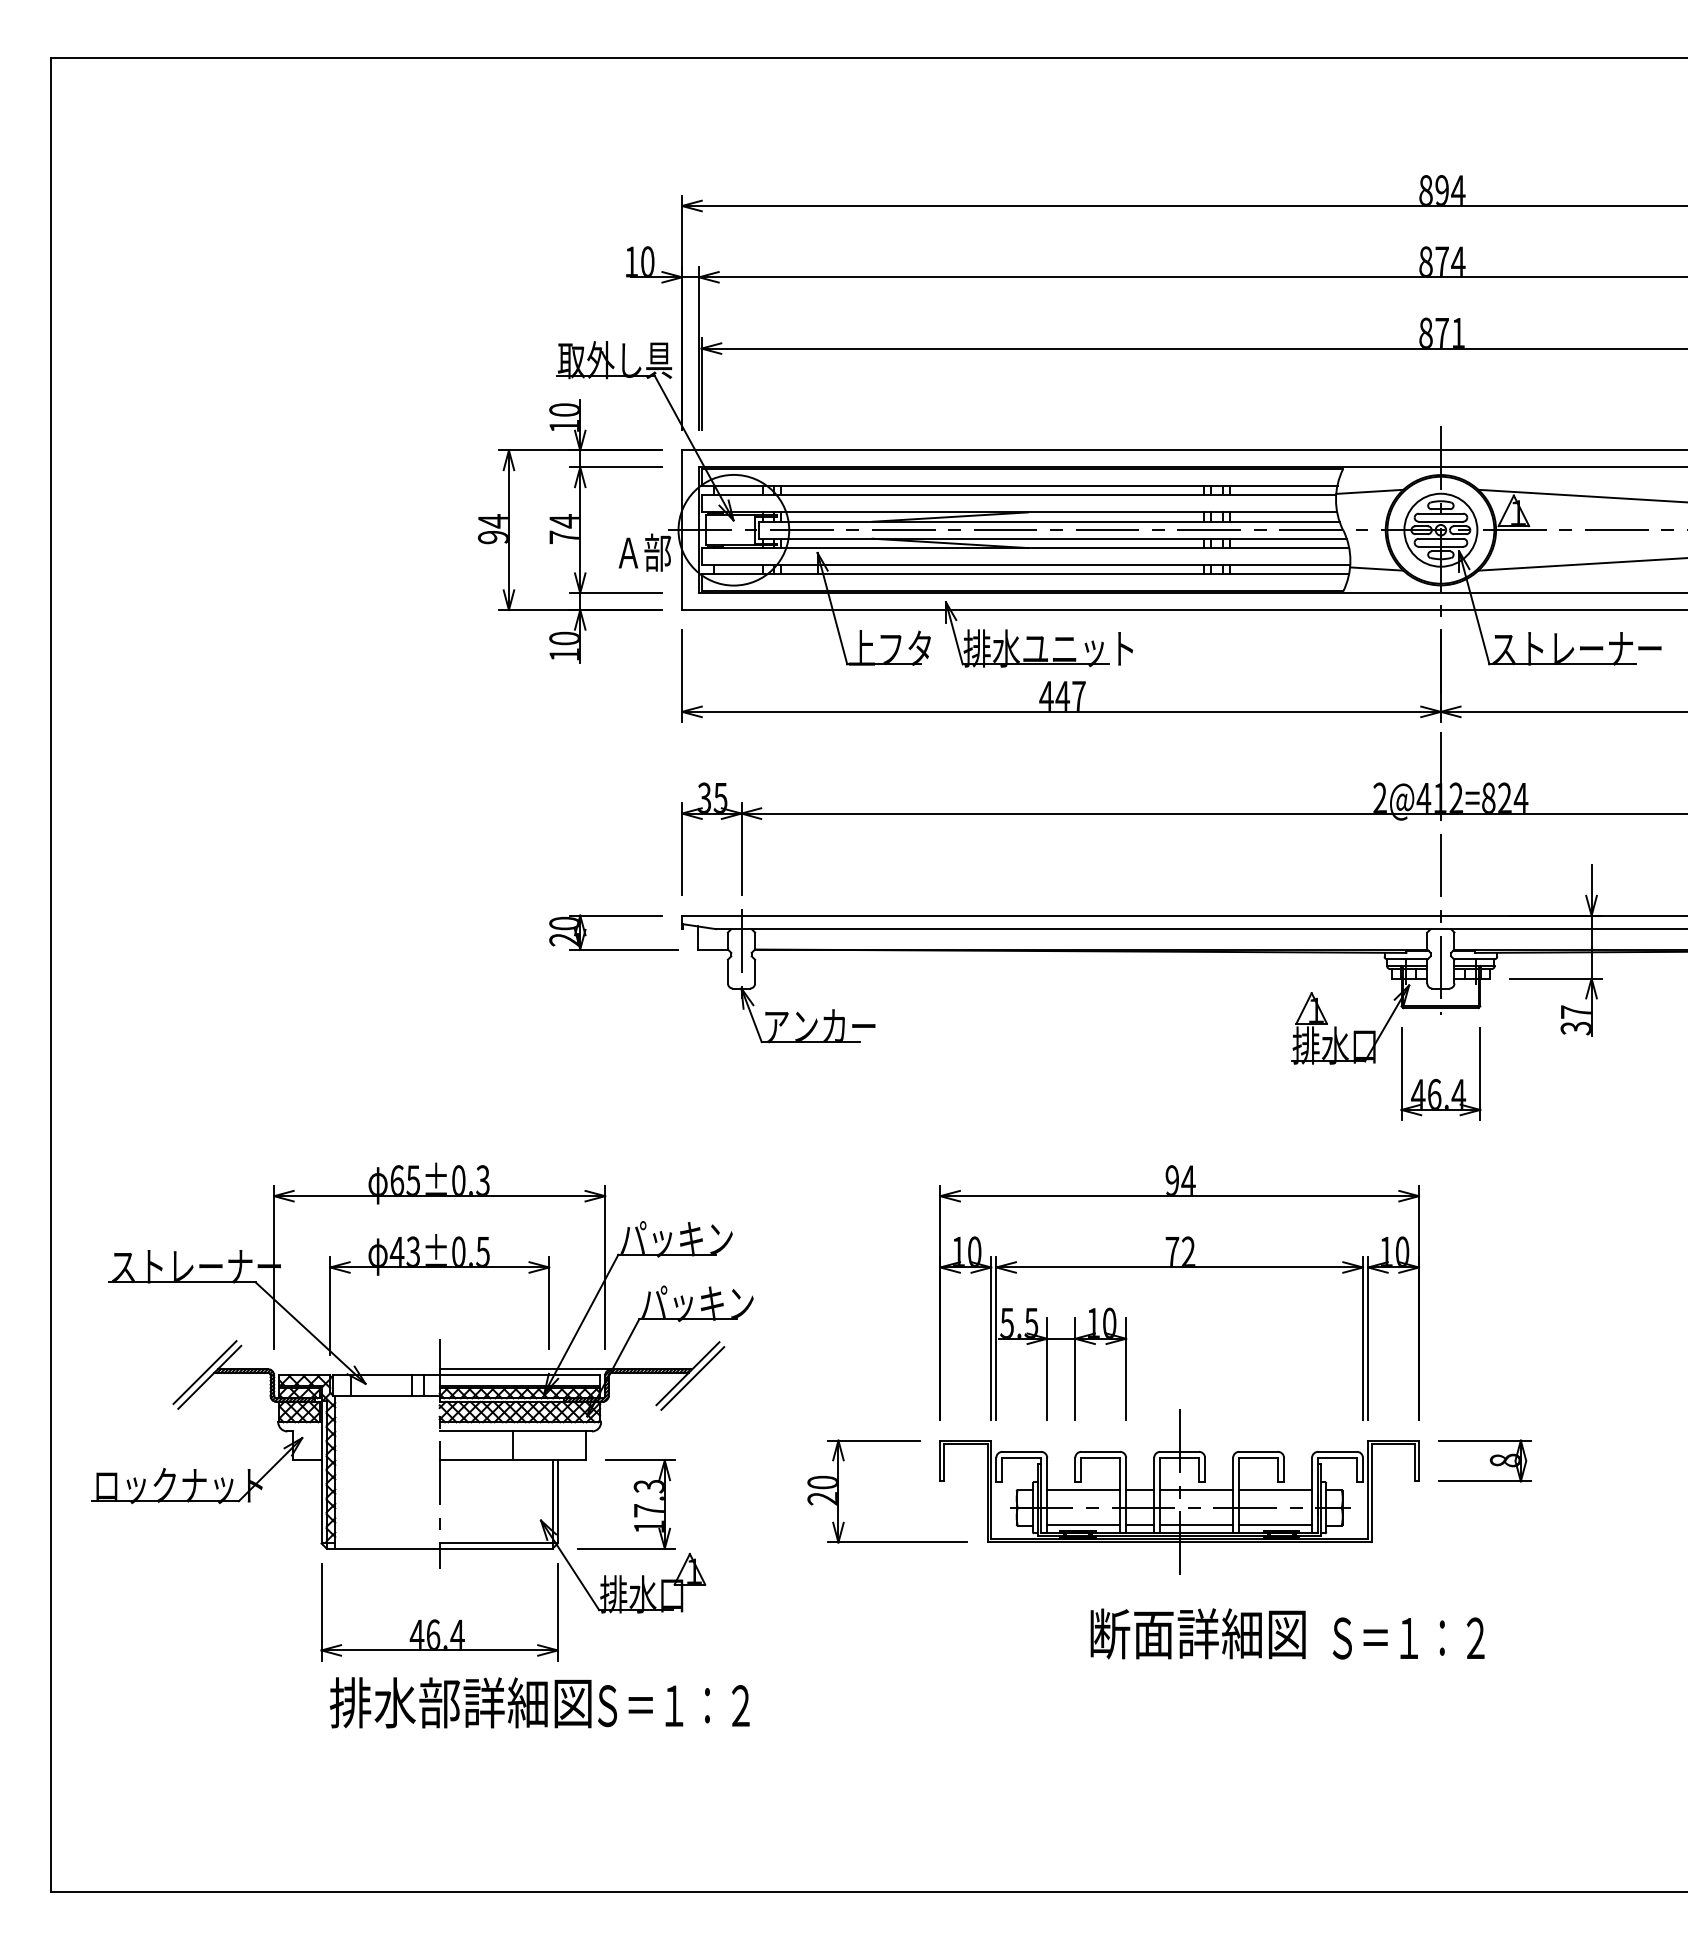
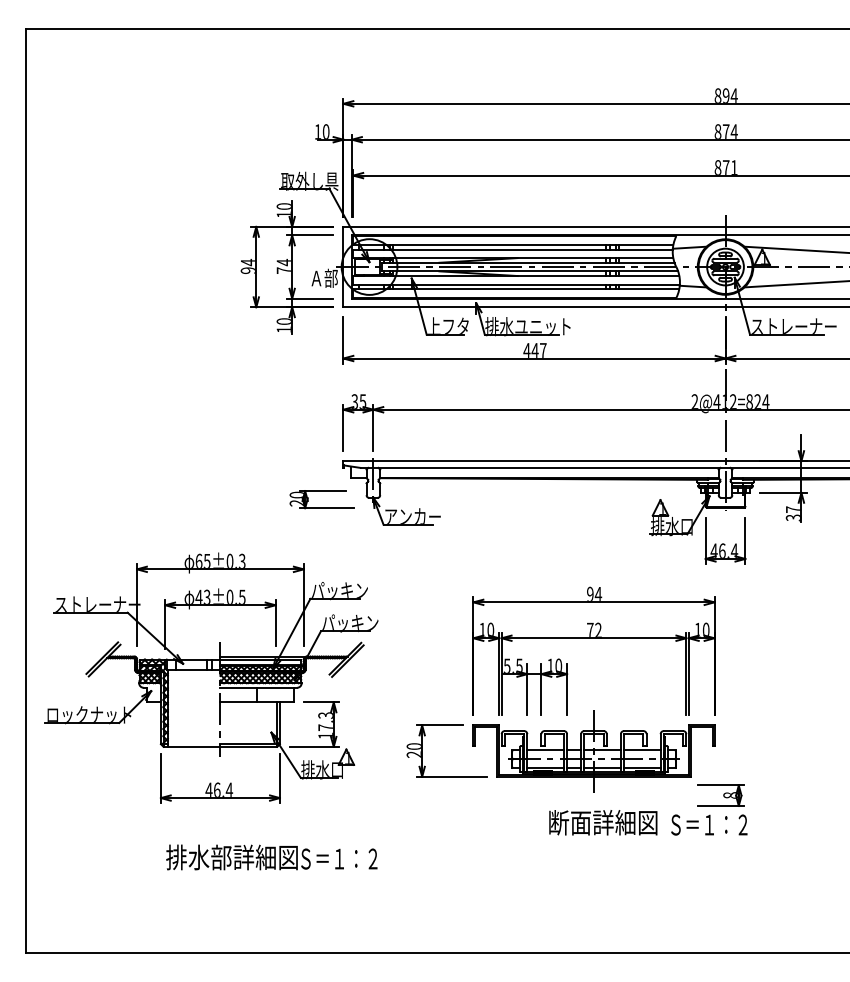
part: (612, 916) -> (321, 491), moved
part: (421, 1410) -> (211, 677), moved
part: (1484, 1460) -> (720, 795), moved

